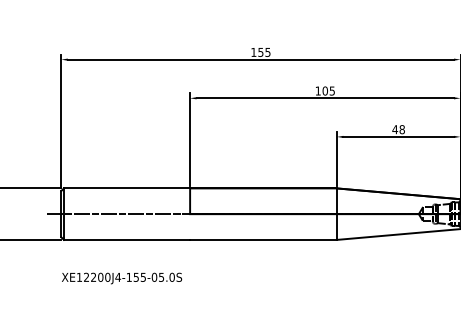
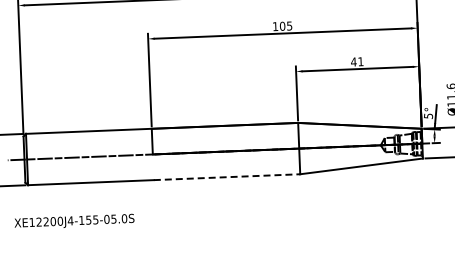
text: (401, 129) -> (360, 61), 48 -> 41
line: (264, 239) -> (227, 176), solid -> dashed
text: (122, 278) -> (75, 221), moved

